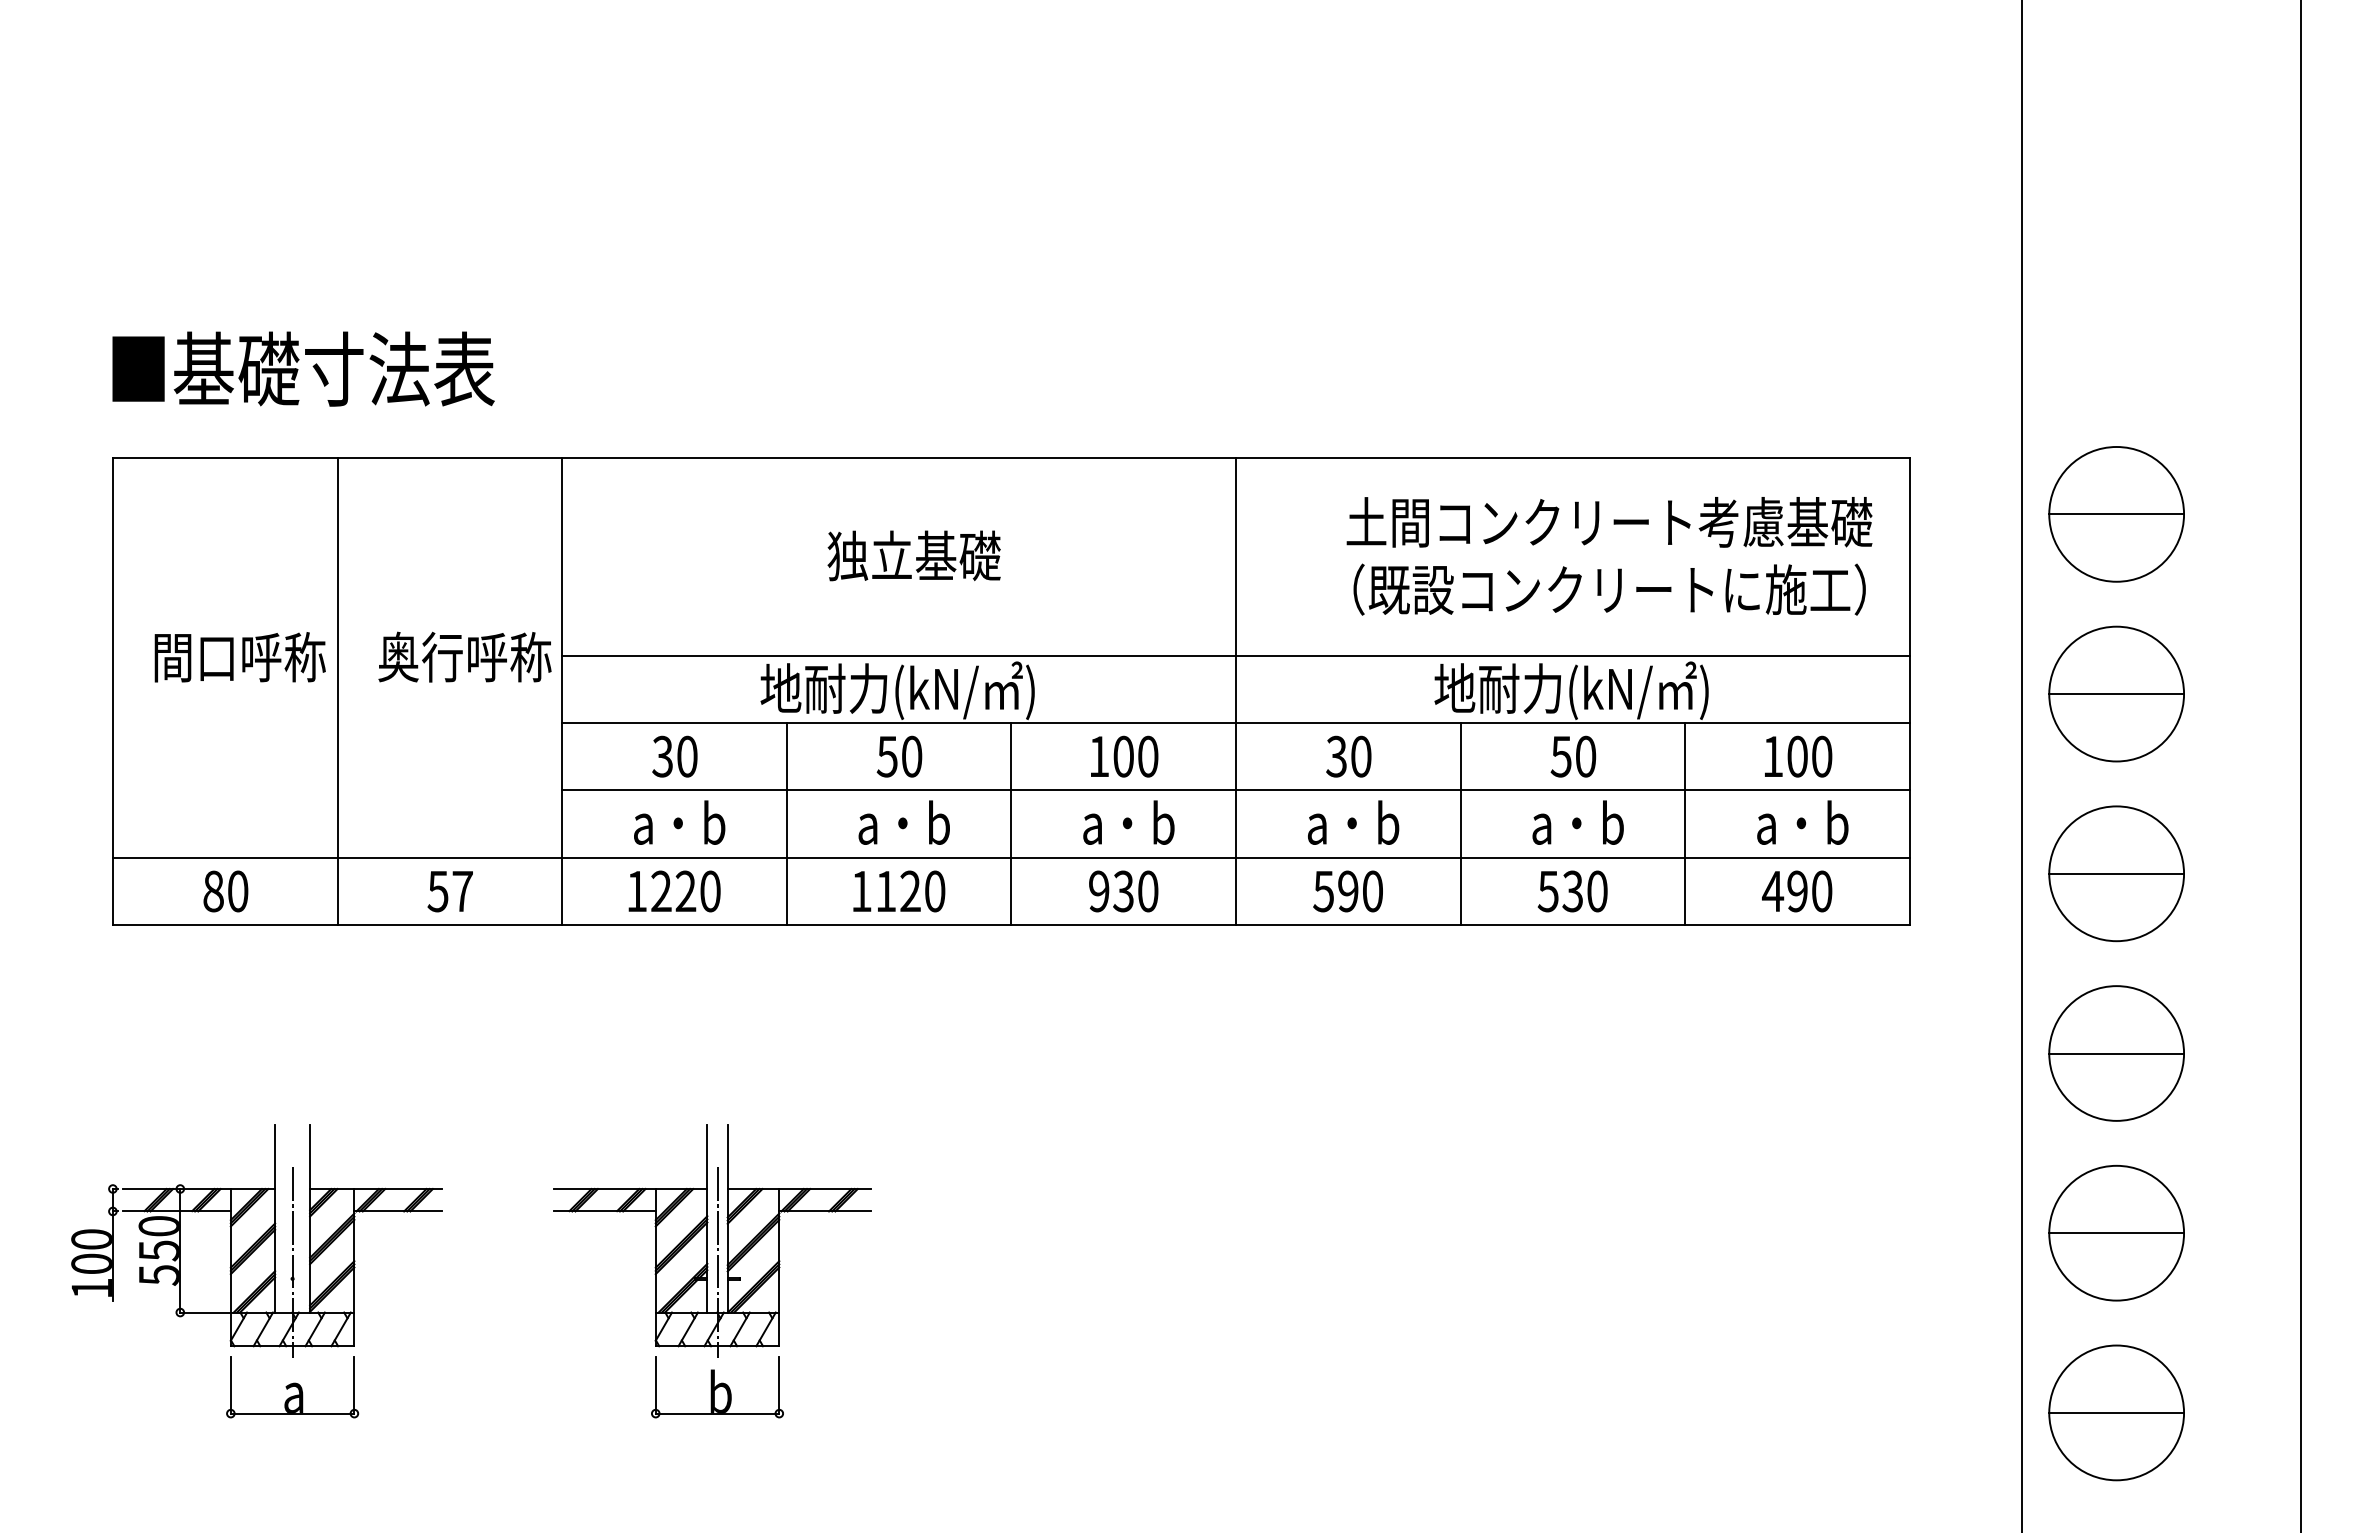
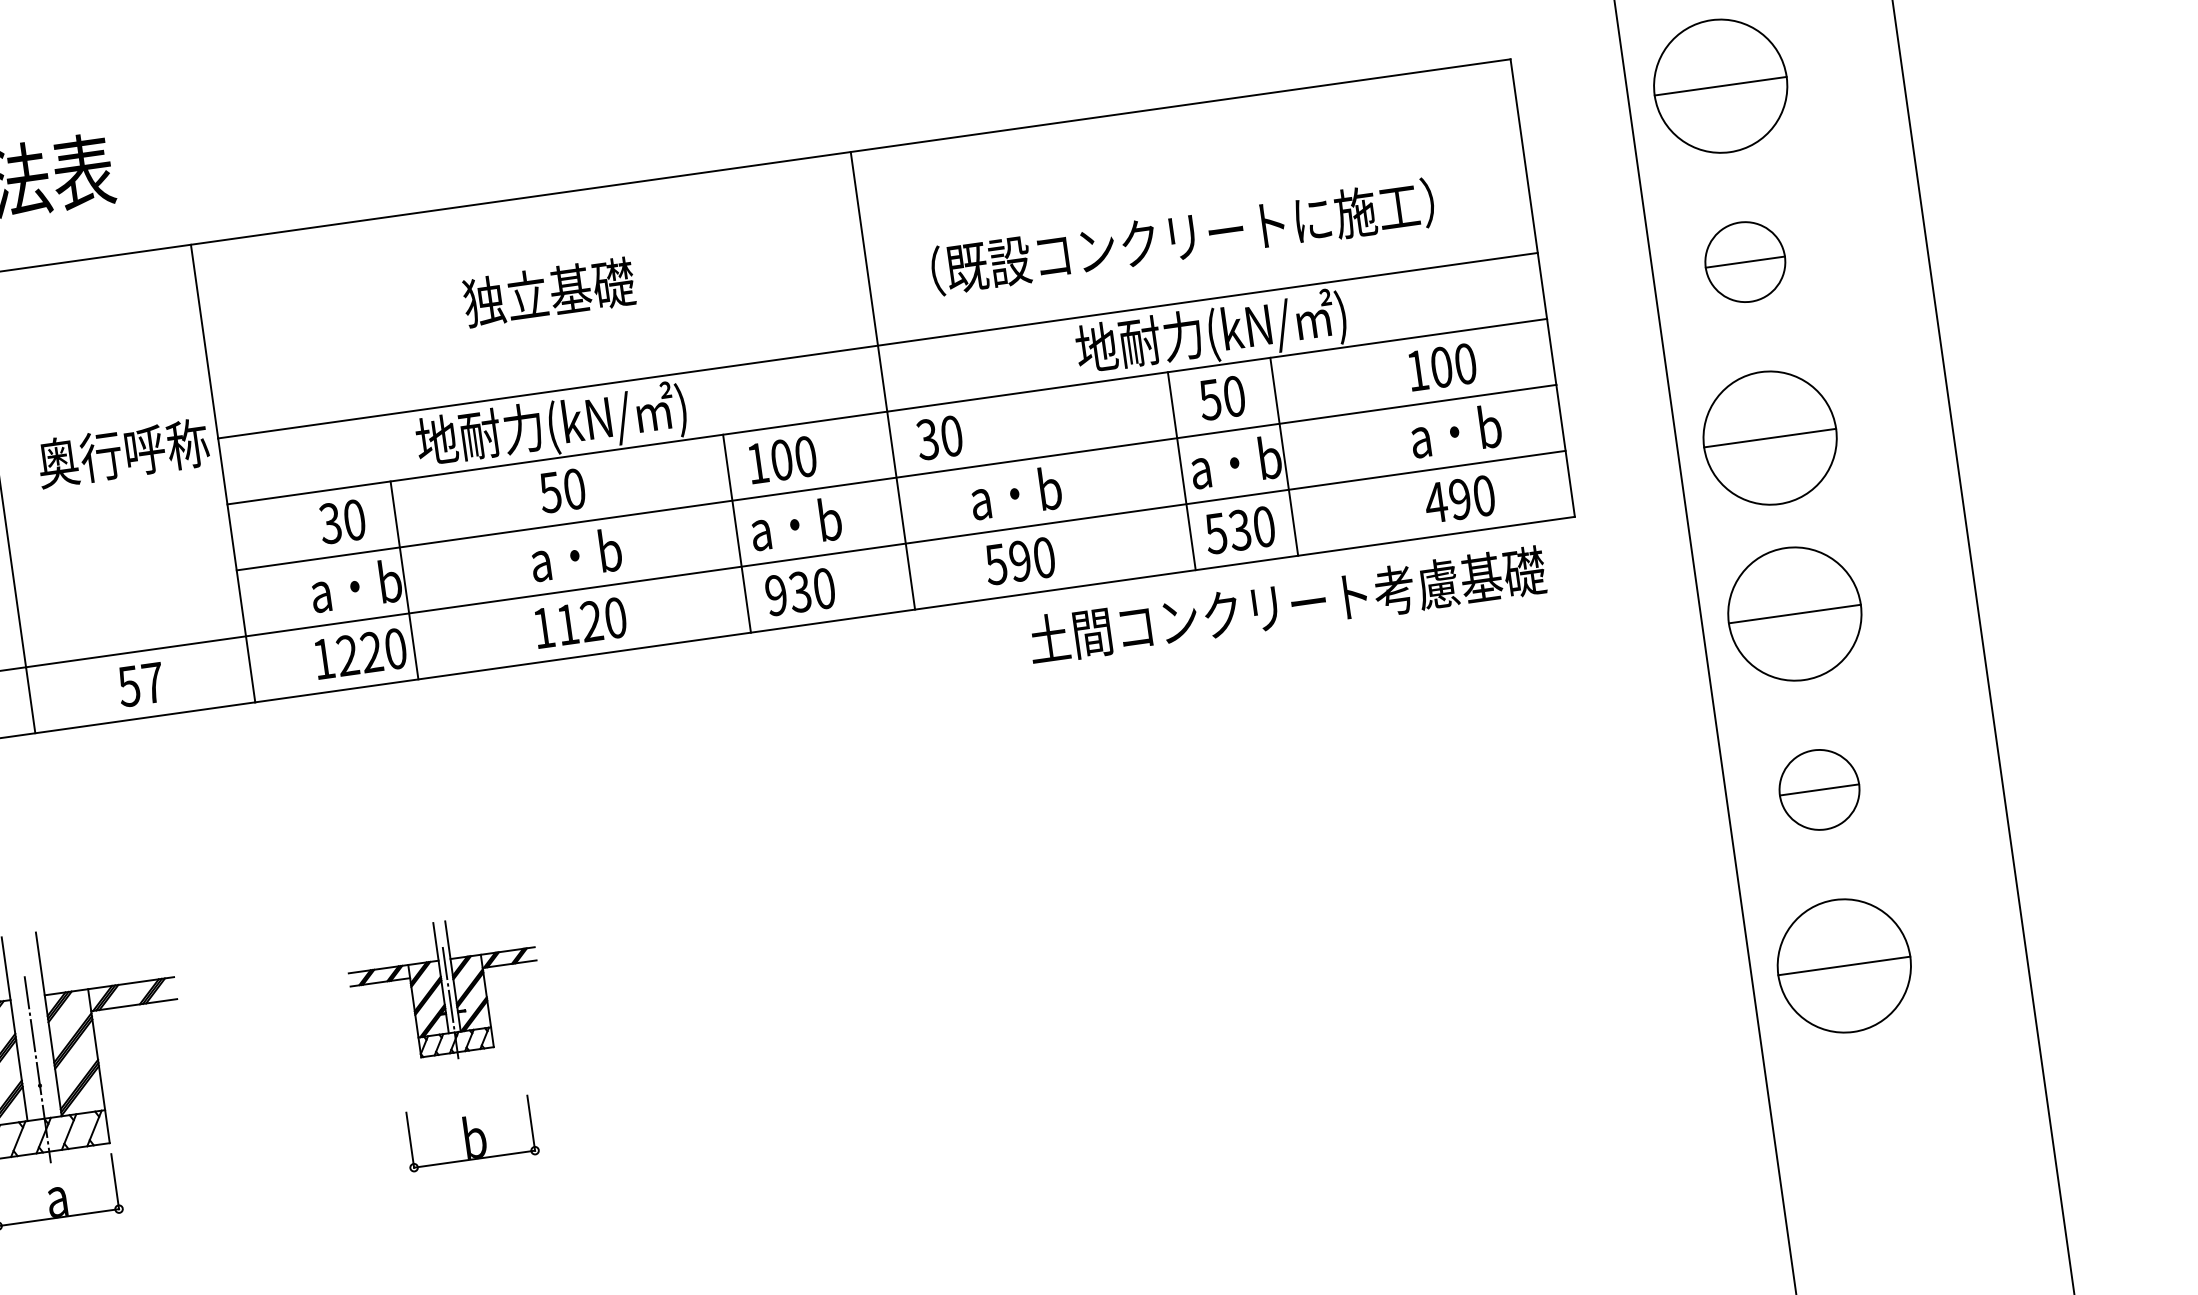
text: (1609, 522) -> (1287, 605), moved
text: (1609, 589) -> (1182, 236), moved
part: (2116, 693) -> (1745, 261), size x0.6
text: (1348, 756) -> (939, 437), moved
line: (786, 824) -> (404, 580), moved
line: (1011, 824) -> (737, 534), moved
line: (1460, 824) -> (1181, 471), moved
line: (1685, 824) -> (1284, 457), moved
part: (2116, 1232) -> (1819, 789), size x0.6
part: (712, 1240) -> (445, 990), size x0.6

